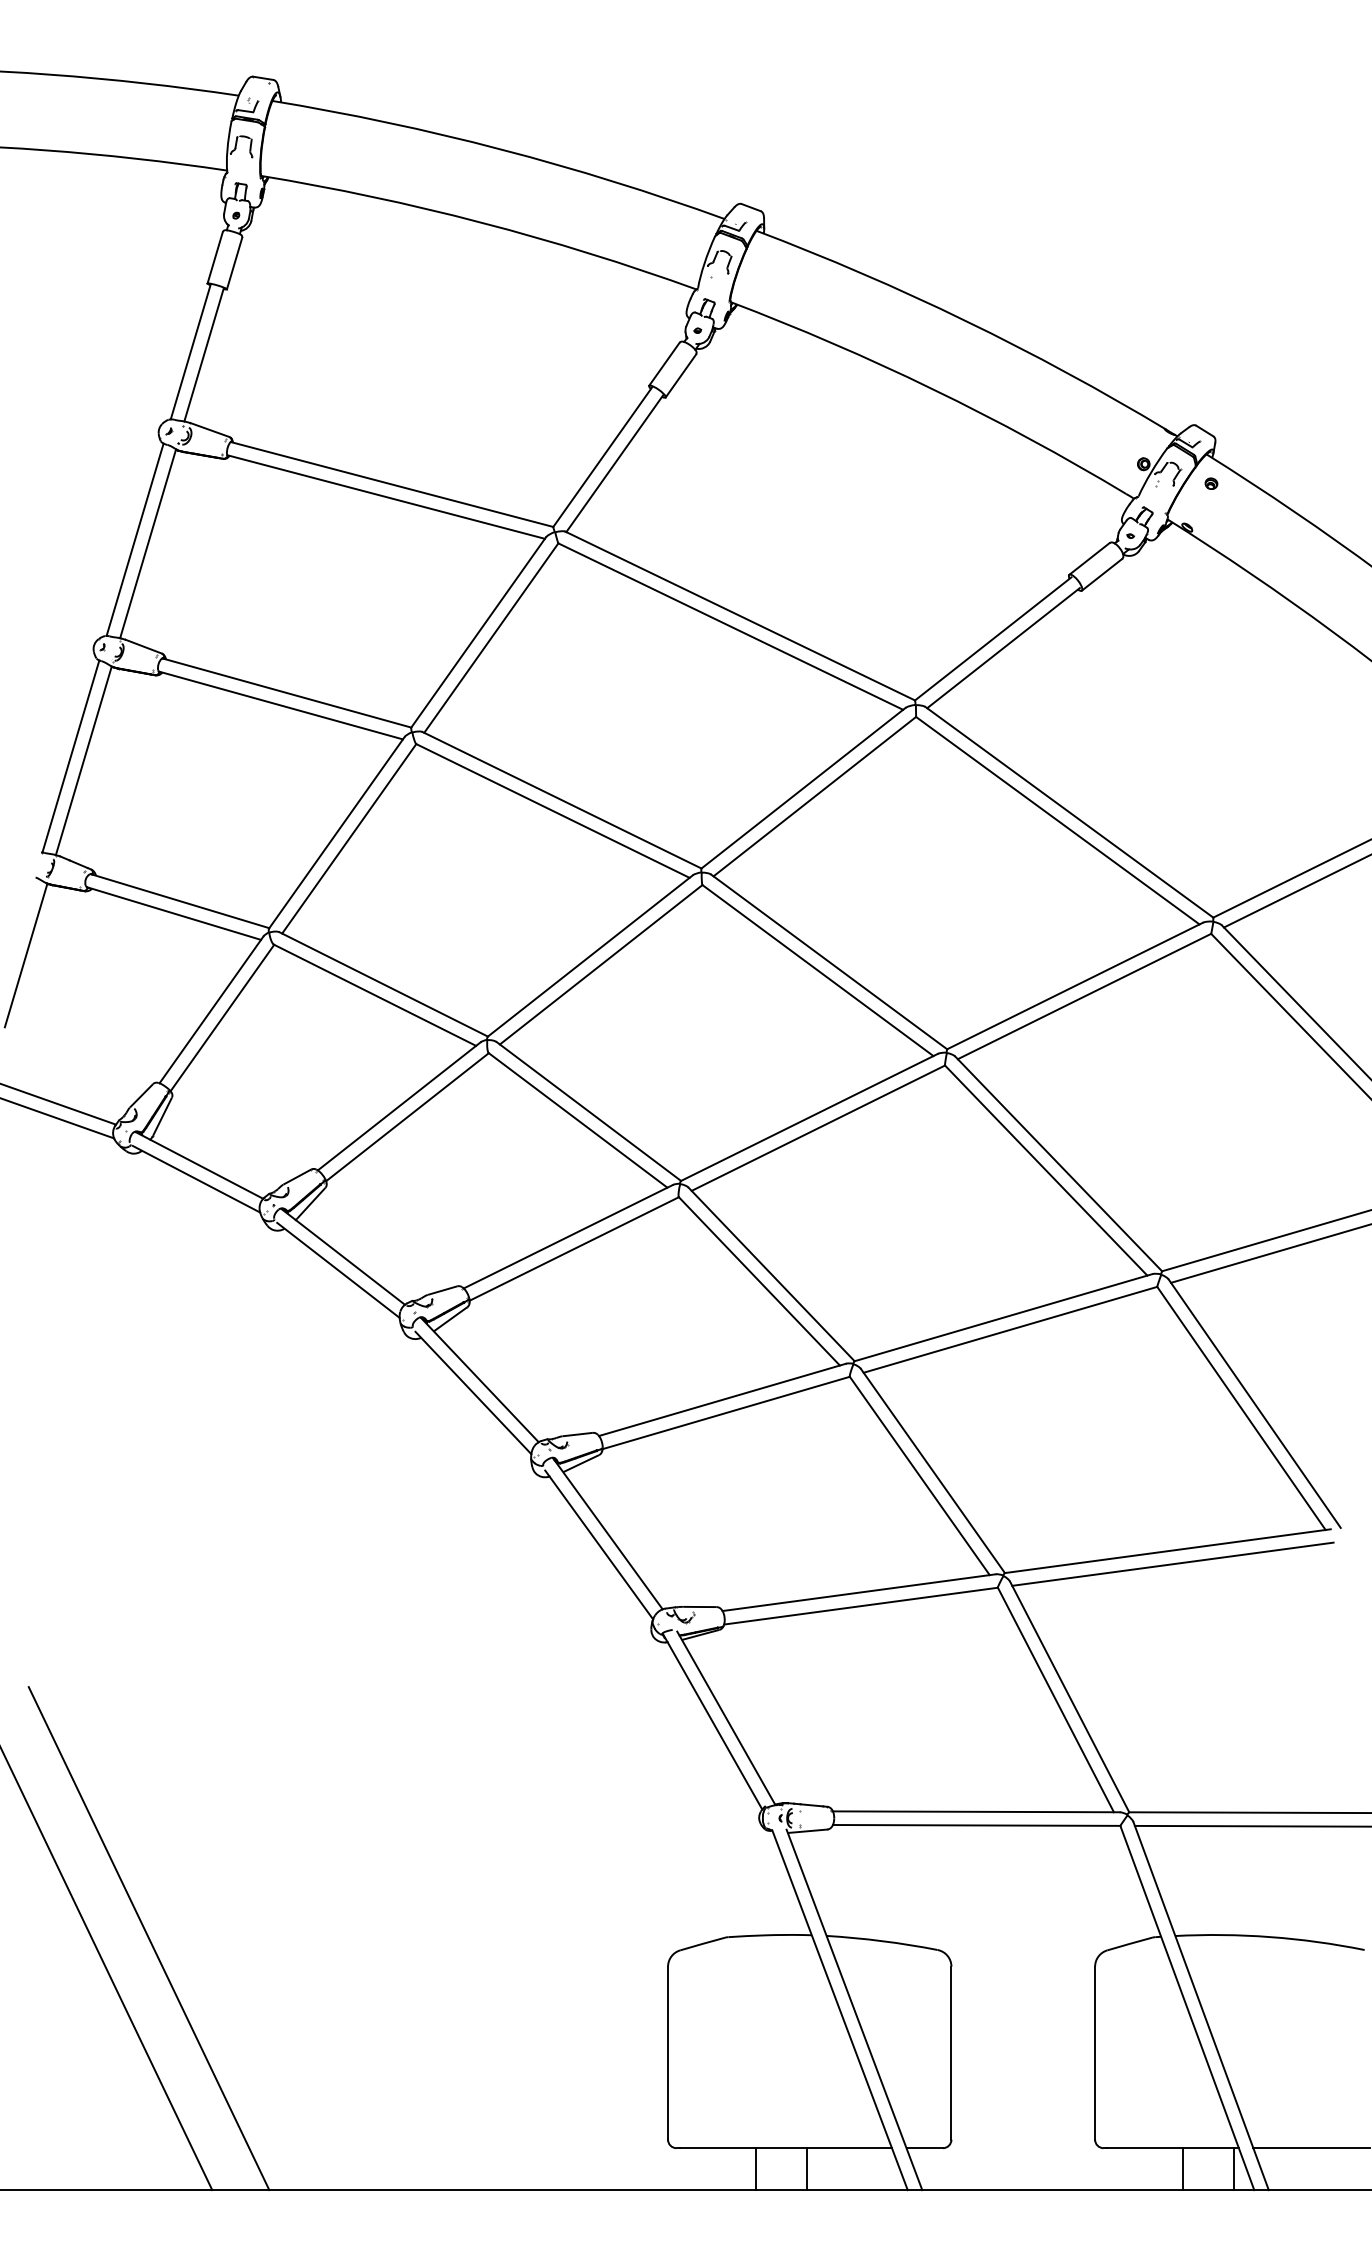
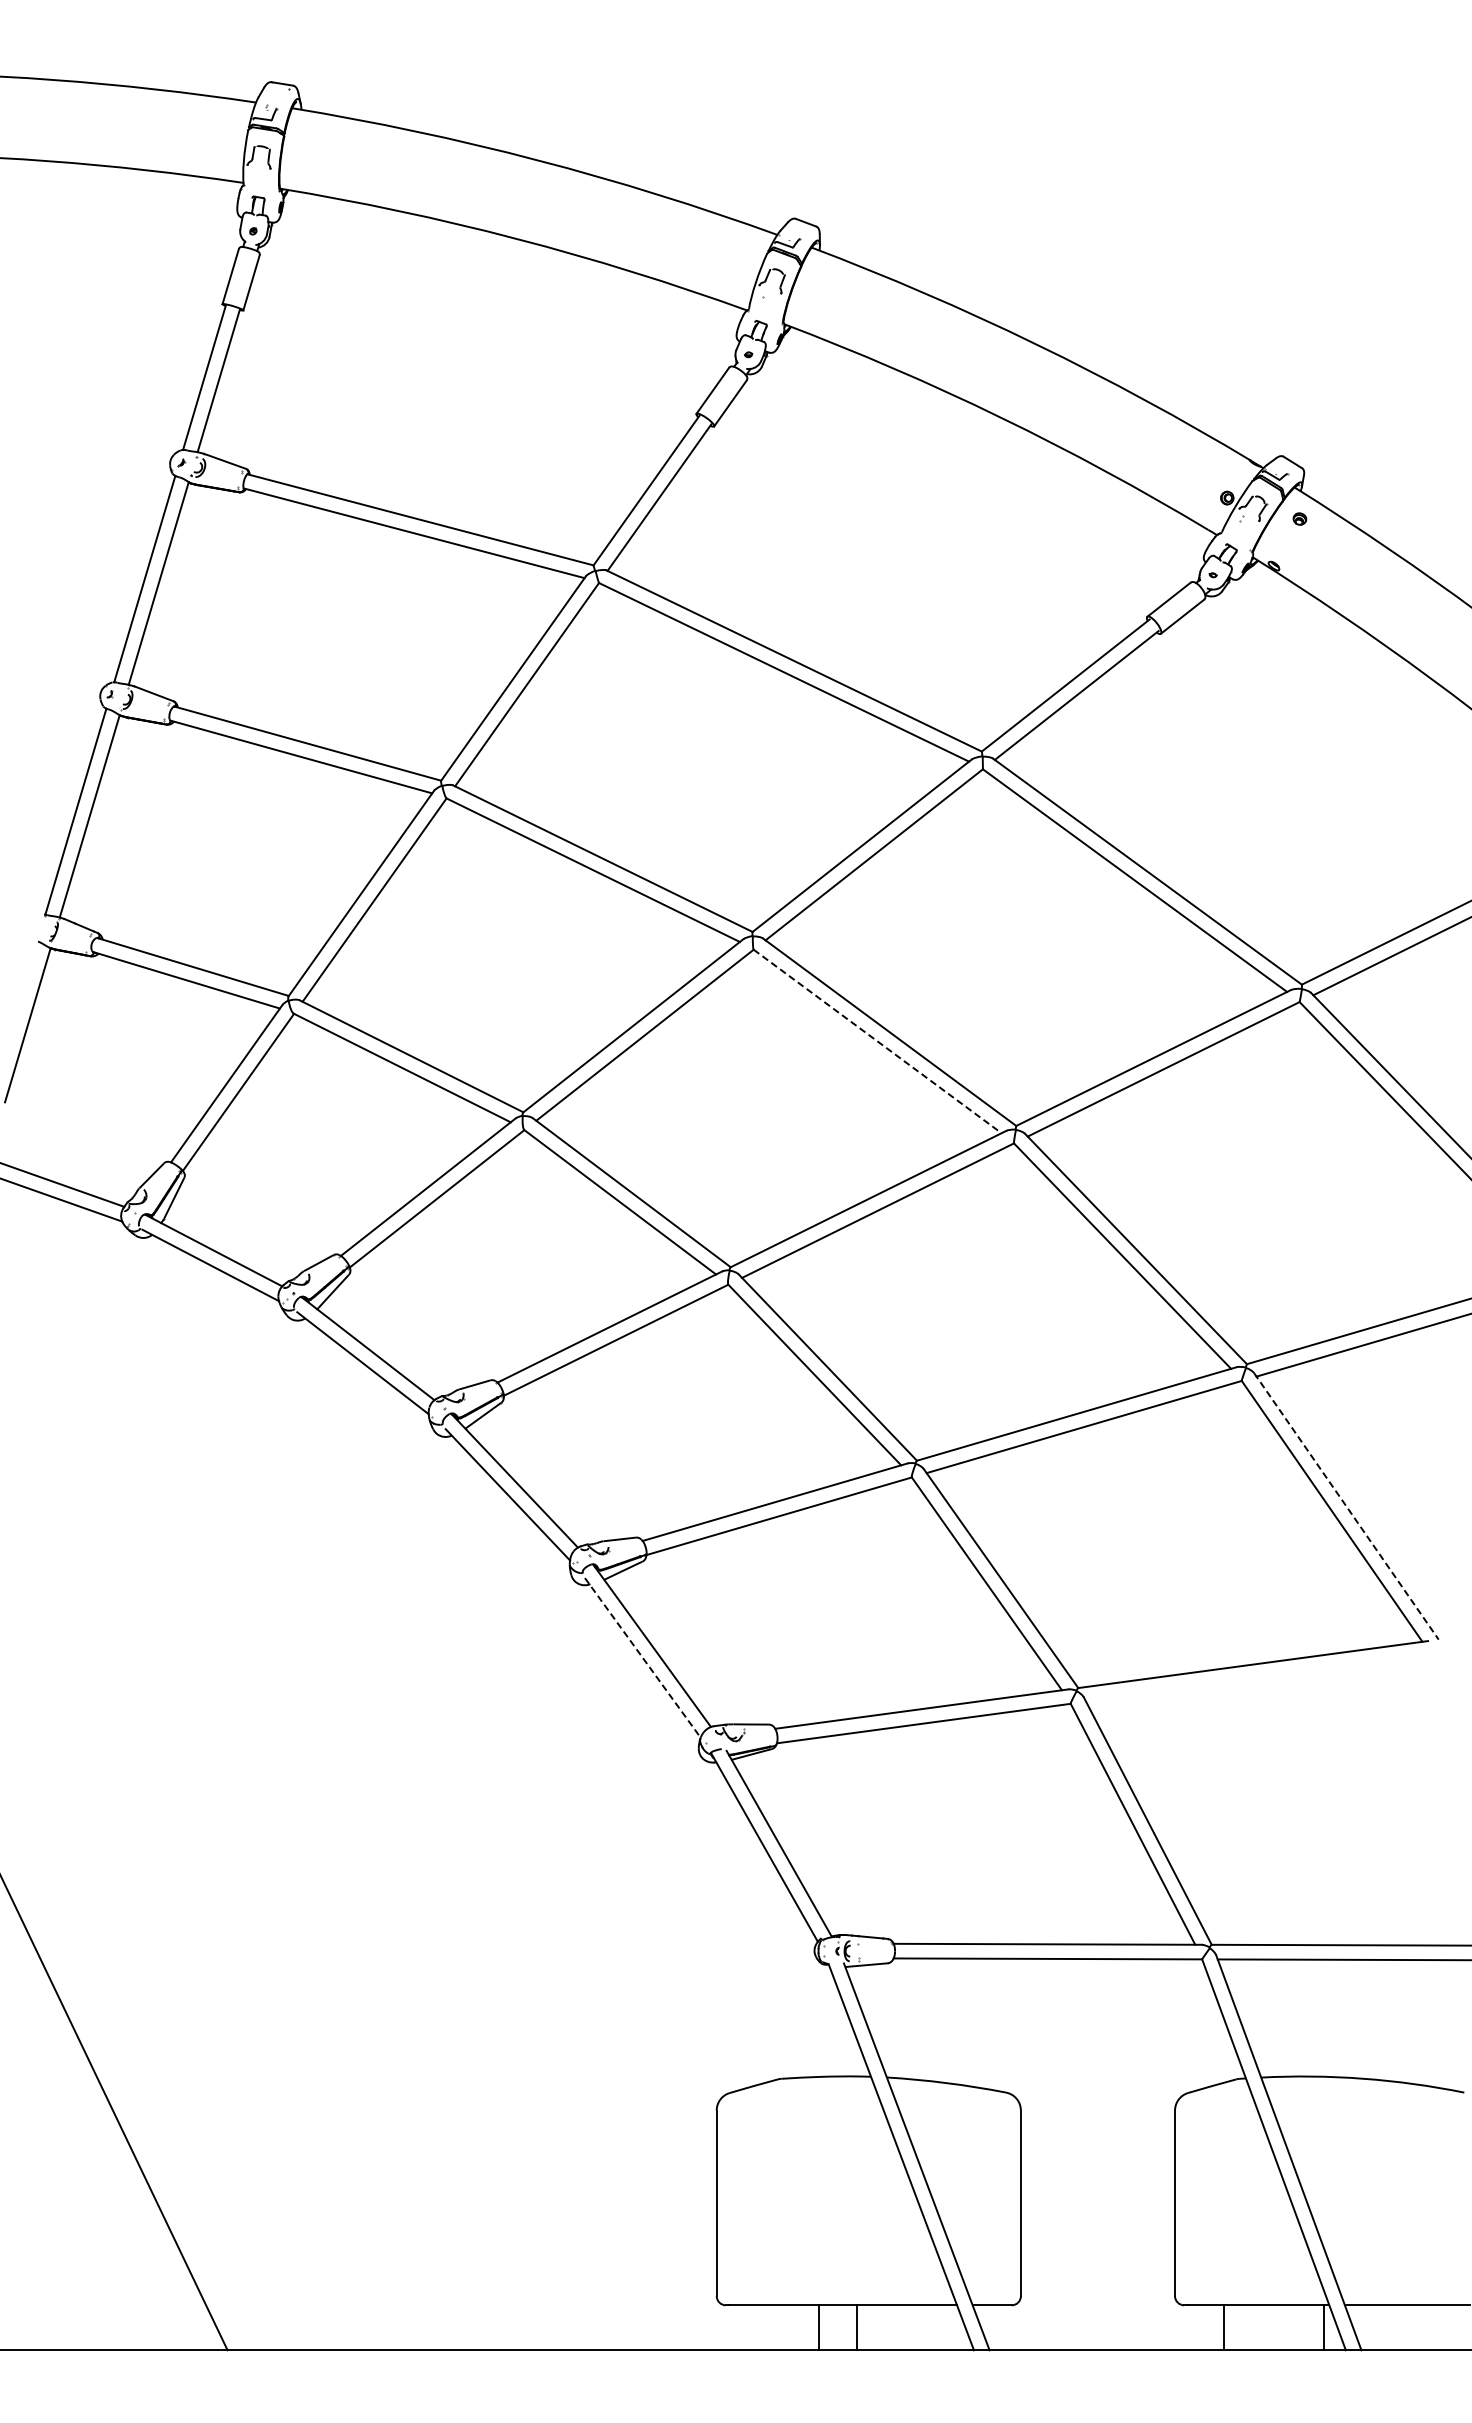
line: (818, 970) -> (878, 1041), solid -> dashed
line: (1254, 1403) -> (1346, 1506), solid -> dashed
line: (598, 1544) -> (642, 1657), solid -> dashed
line: (1172, 1564) -> (1258, 1678), removed
line: (148, 1938) -> (159, 2080), removed
line: (755, 2168) -> (856, 2327), moved
line: (806, 2168) -> (818, 2327), moved
line: (1182, 2168) -> (1223, 2327), moved

